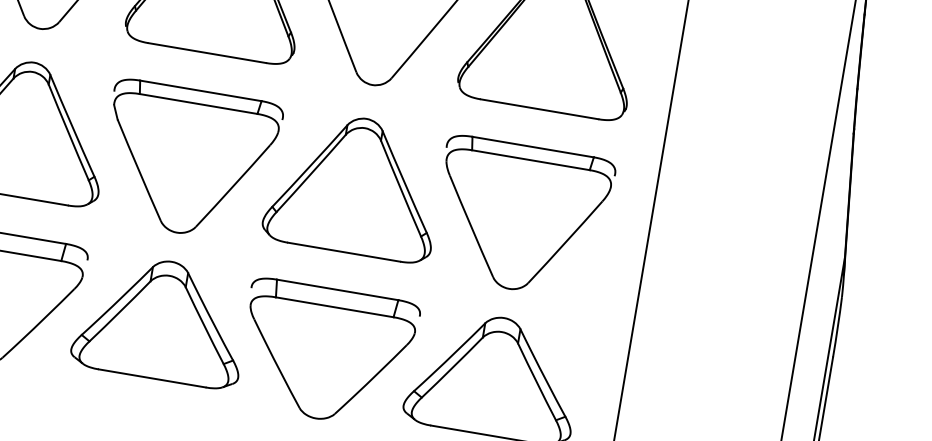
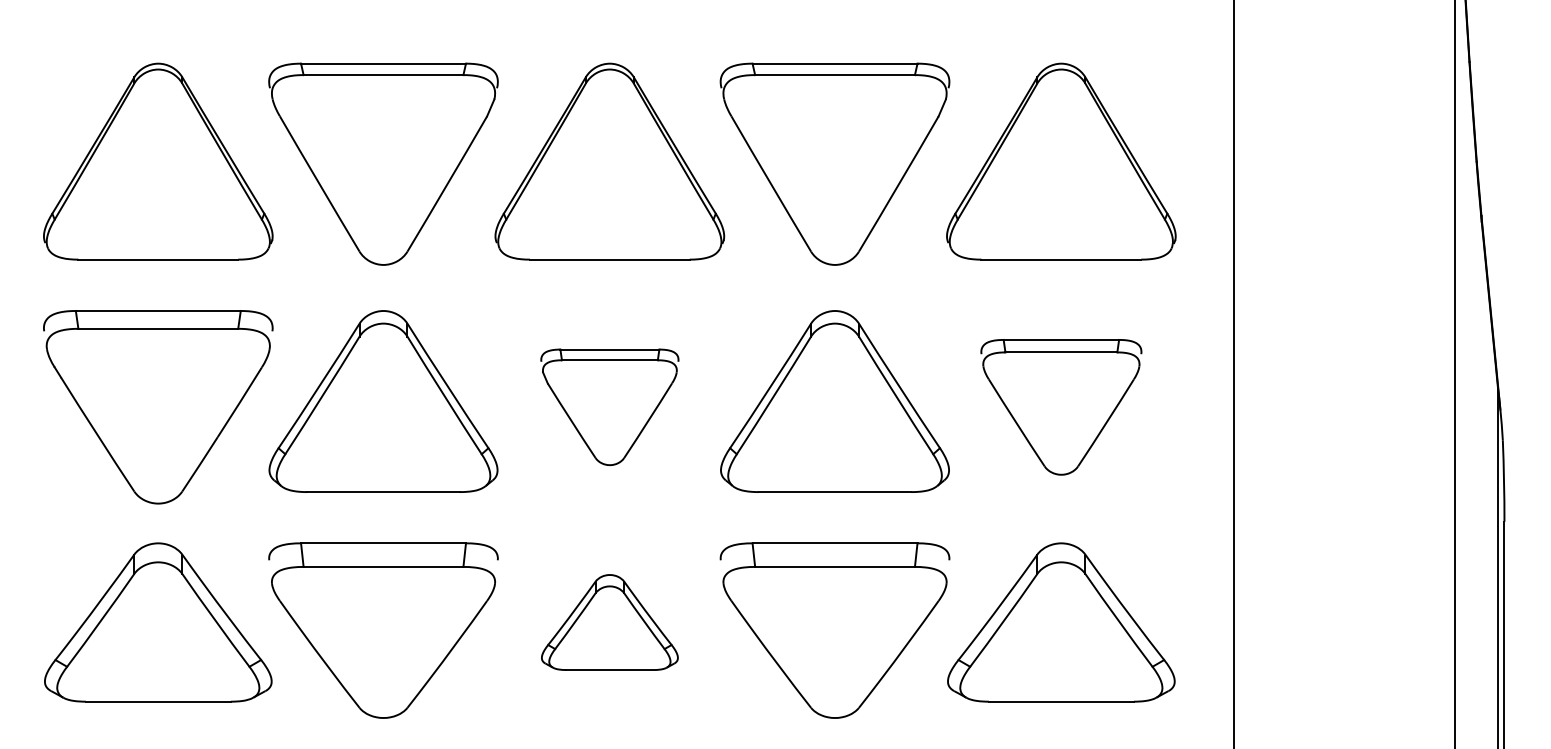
part: (188, 161) -> (609, 407), size x0.6
part: (521, 218) -> (1061, 407), size x0.7
part: (161, 320) -> (609, 622), size x0.6

